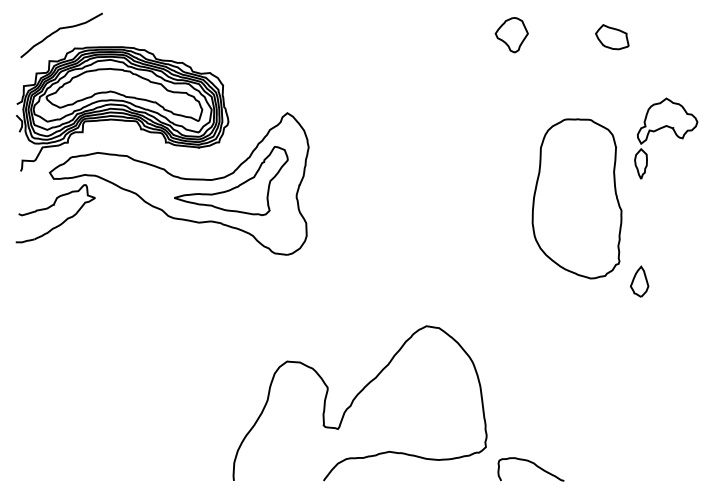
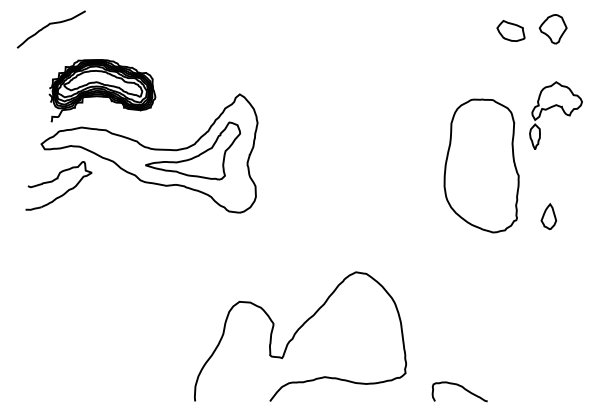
part: (511, 35) -> (552, 29), moved
part: (122, 108) -> (102, 90), size x0.6
part: (52, 206) -> (56, 179), moved
part: (639, 281) -> (548, 216), moved
curve: (534, 465) -> (462, 388), moved

